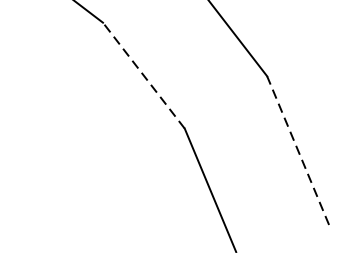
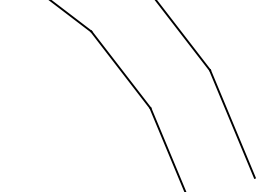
line: (143, 75) -> (120, 69), dashed -> solid
line: (298, 149) -> (232, 123), dashed -> solid

